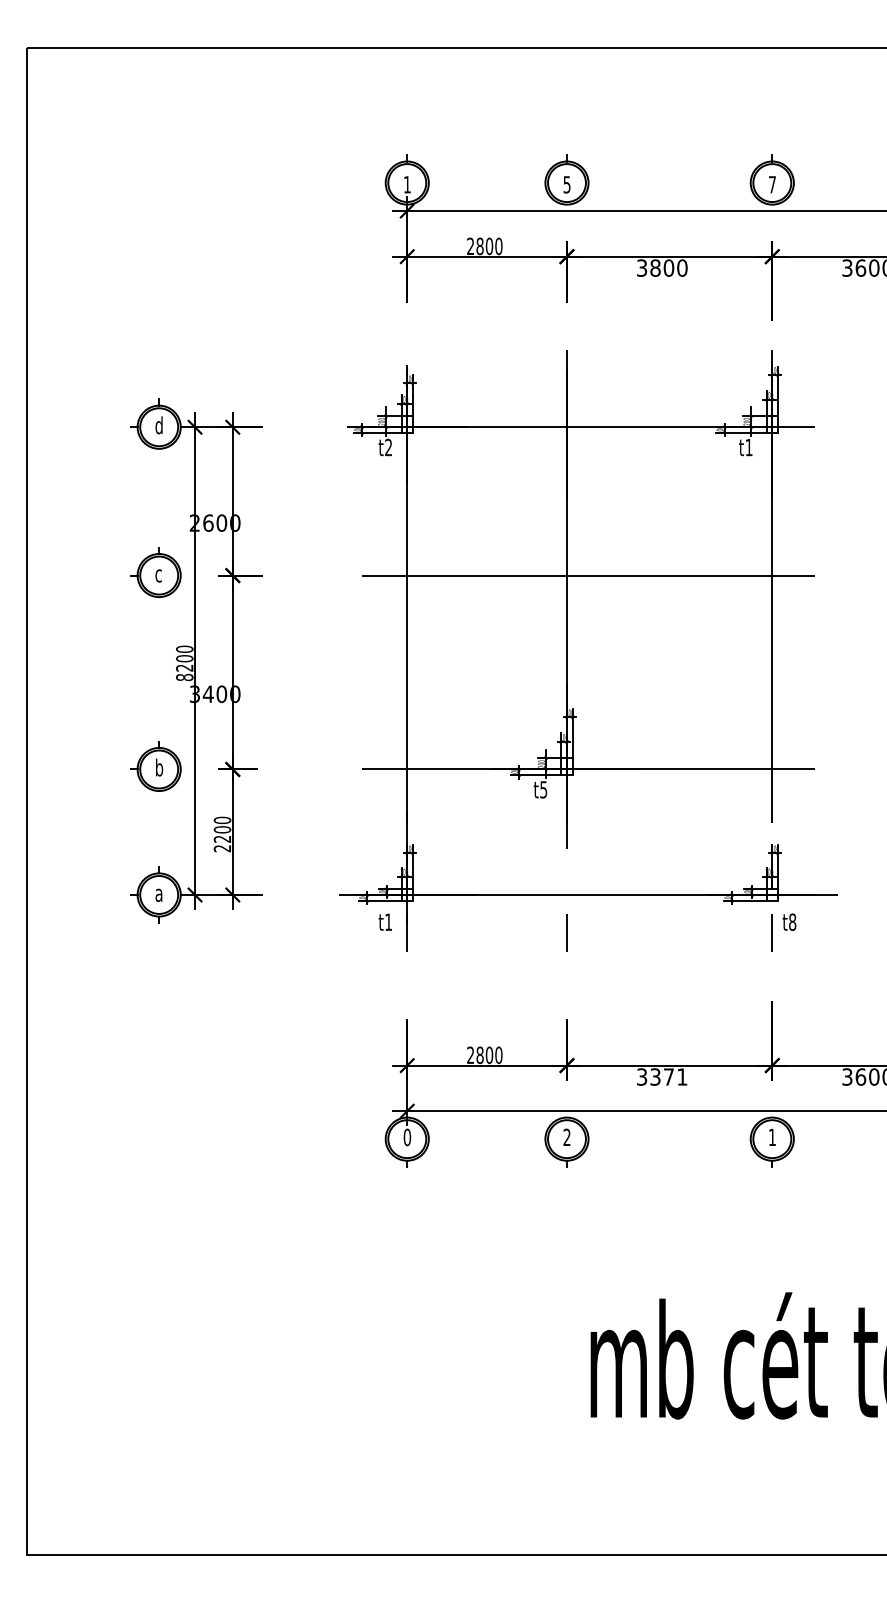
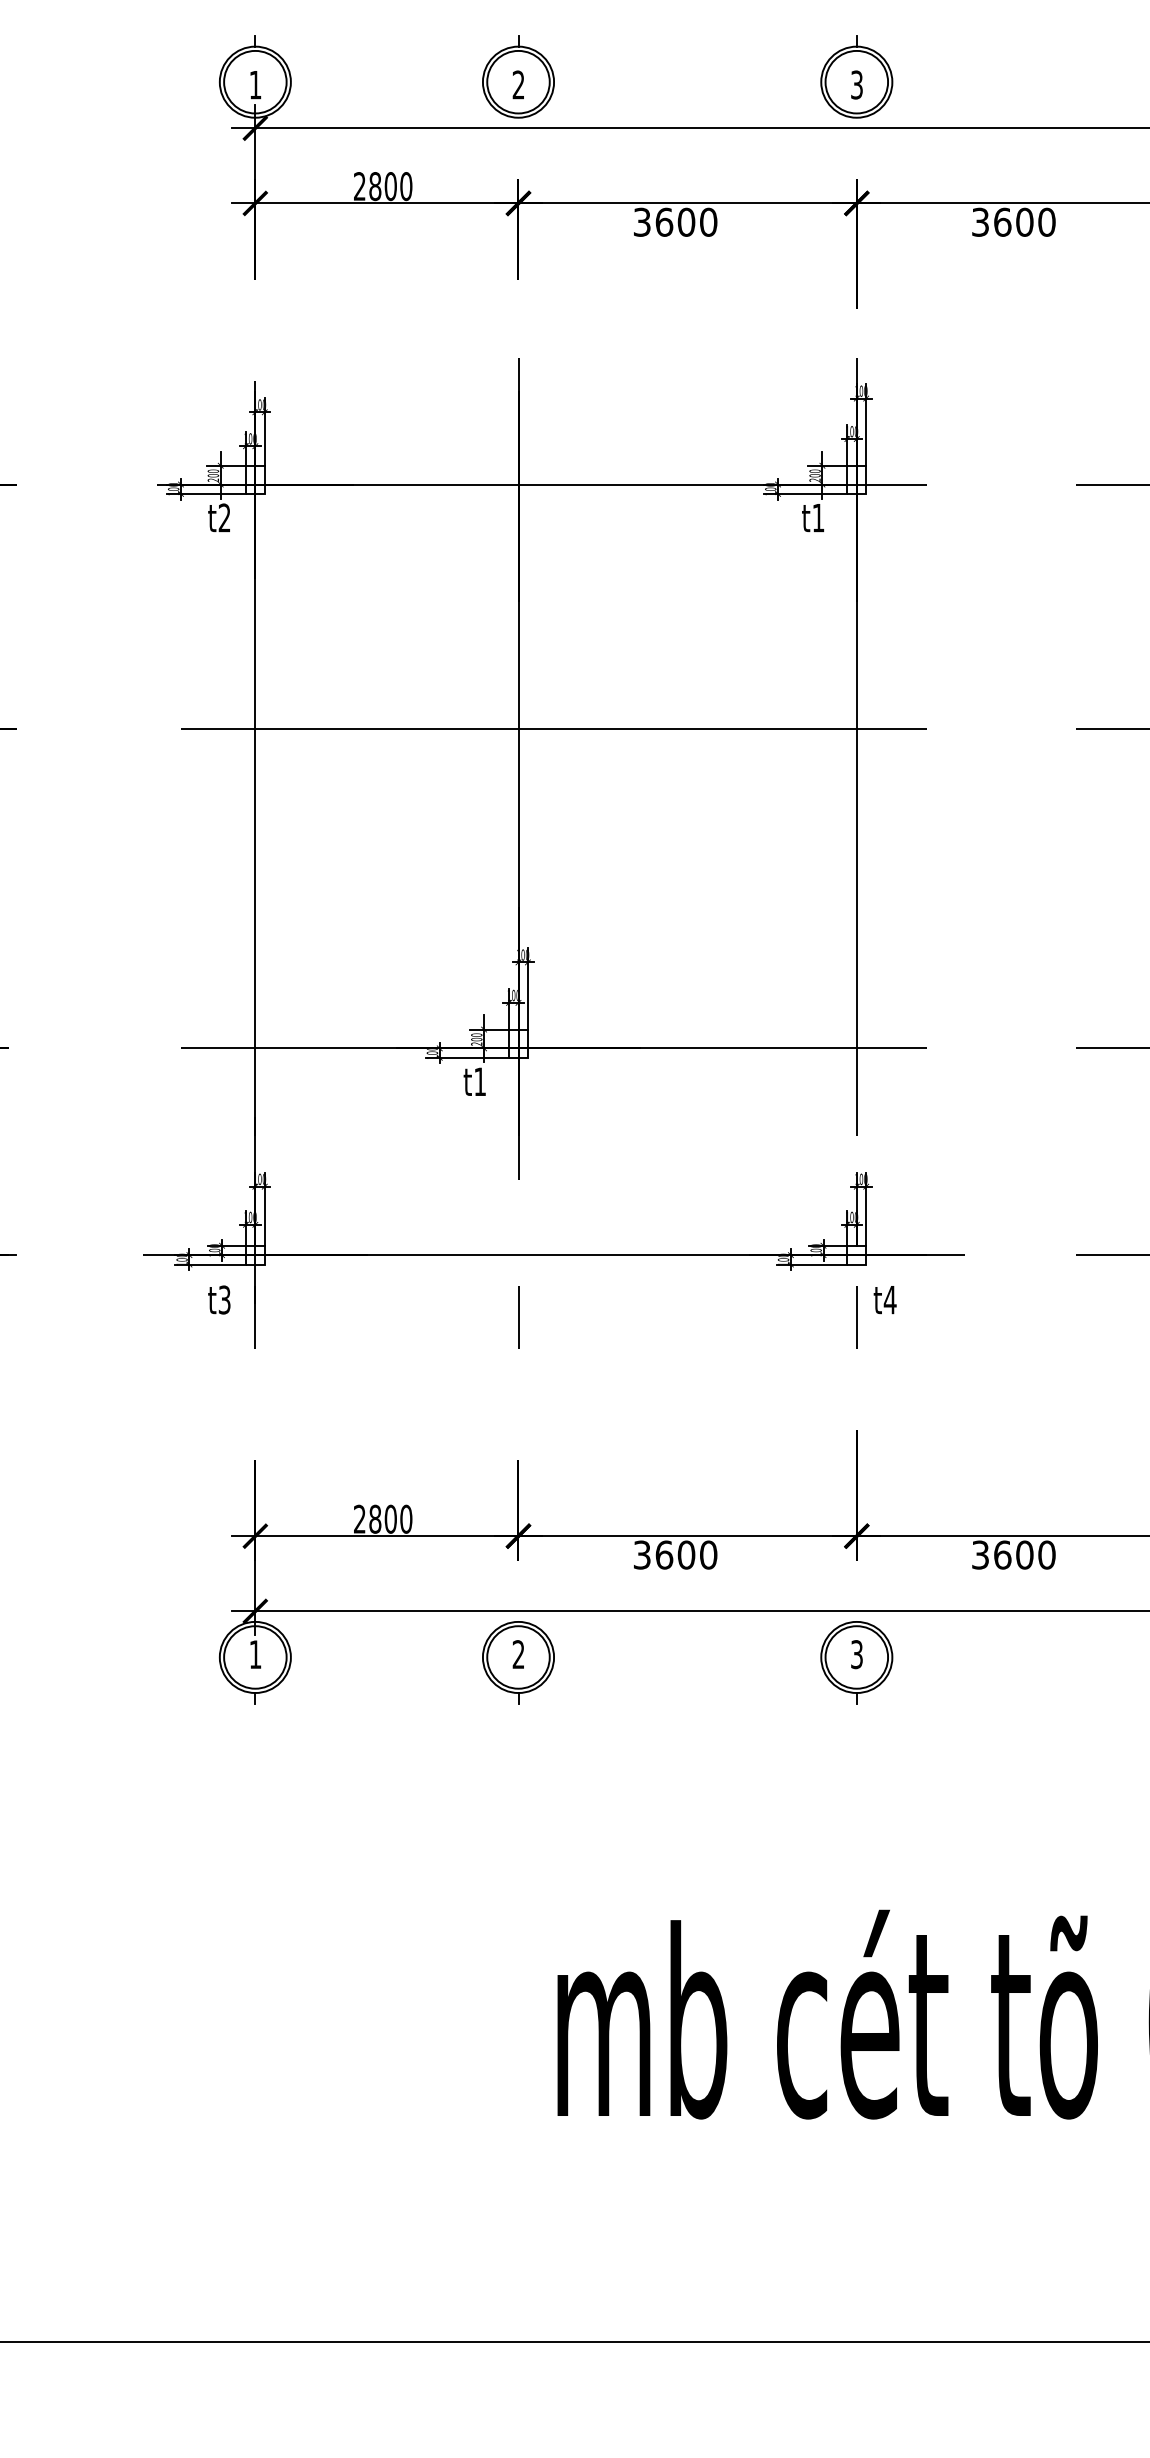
text: (566, 184) -> (517, 84), 5 -> 2
text: (771, 184) -> (855, 84), 7 -> 3
text: (655, 267) -> (664, 221), 3800 -> 3600
text: (543, 789) -> (479, 1081), t5 -> t1
text: (388, 921) -> (224, 1298), t1 -> t3
text: (792, 921) -> (890, 1298), t8 -> t4
text: (668, 1076) -> (685, 1554), 3371 -> 3600
text: (407, 1137) -> (255, 1654), 0 -> 1
text: (771, 1137) -> (855, 1654), 1 -> 3

